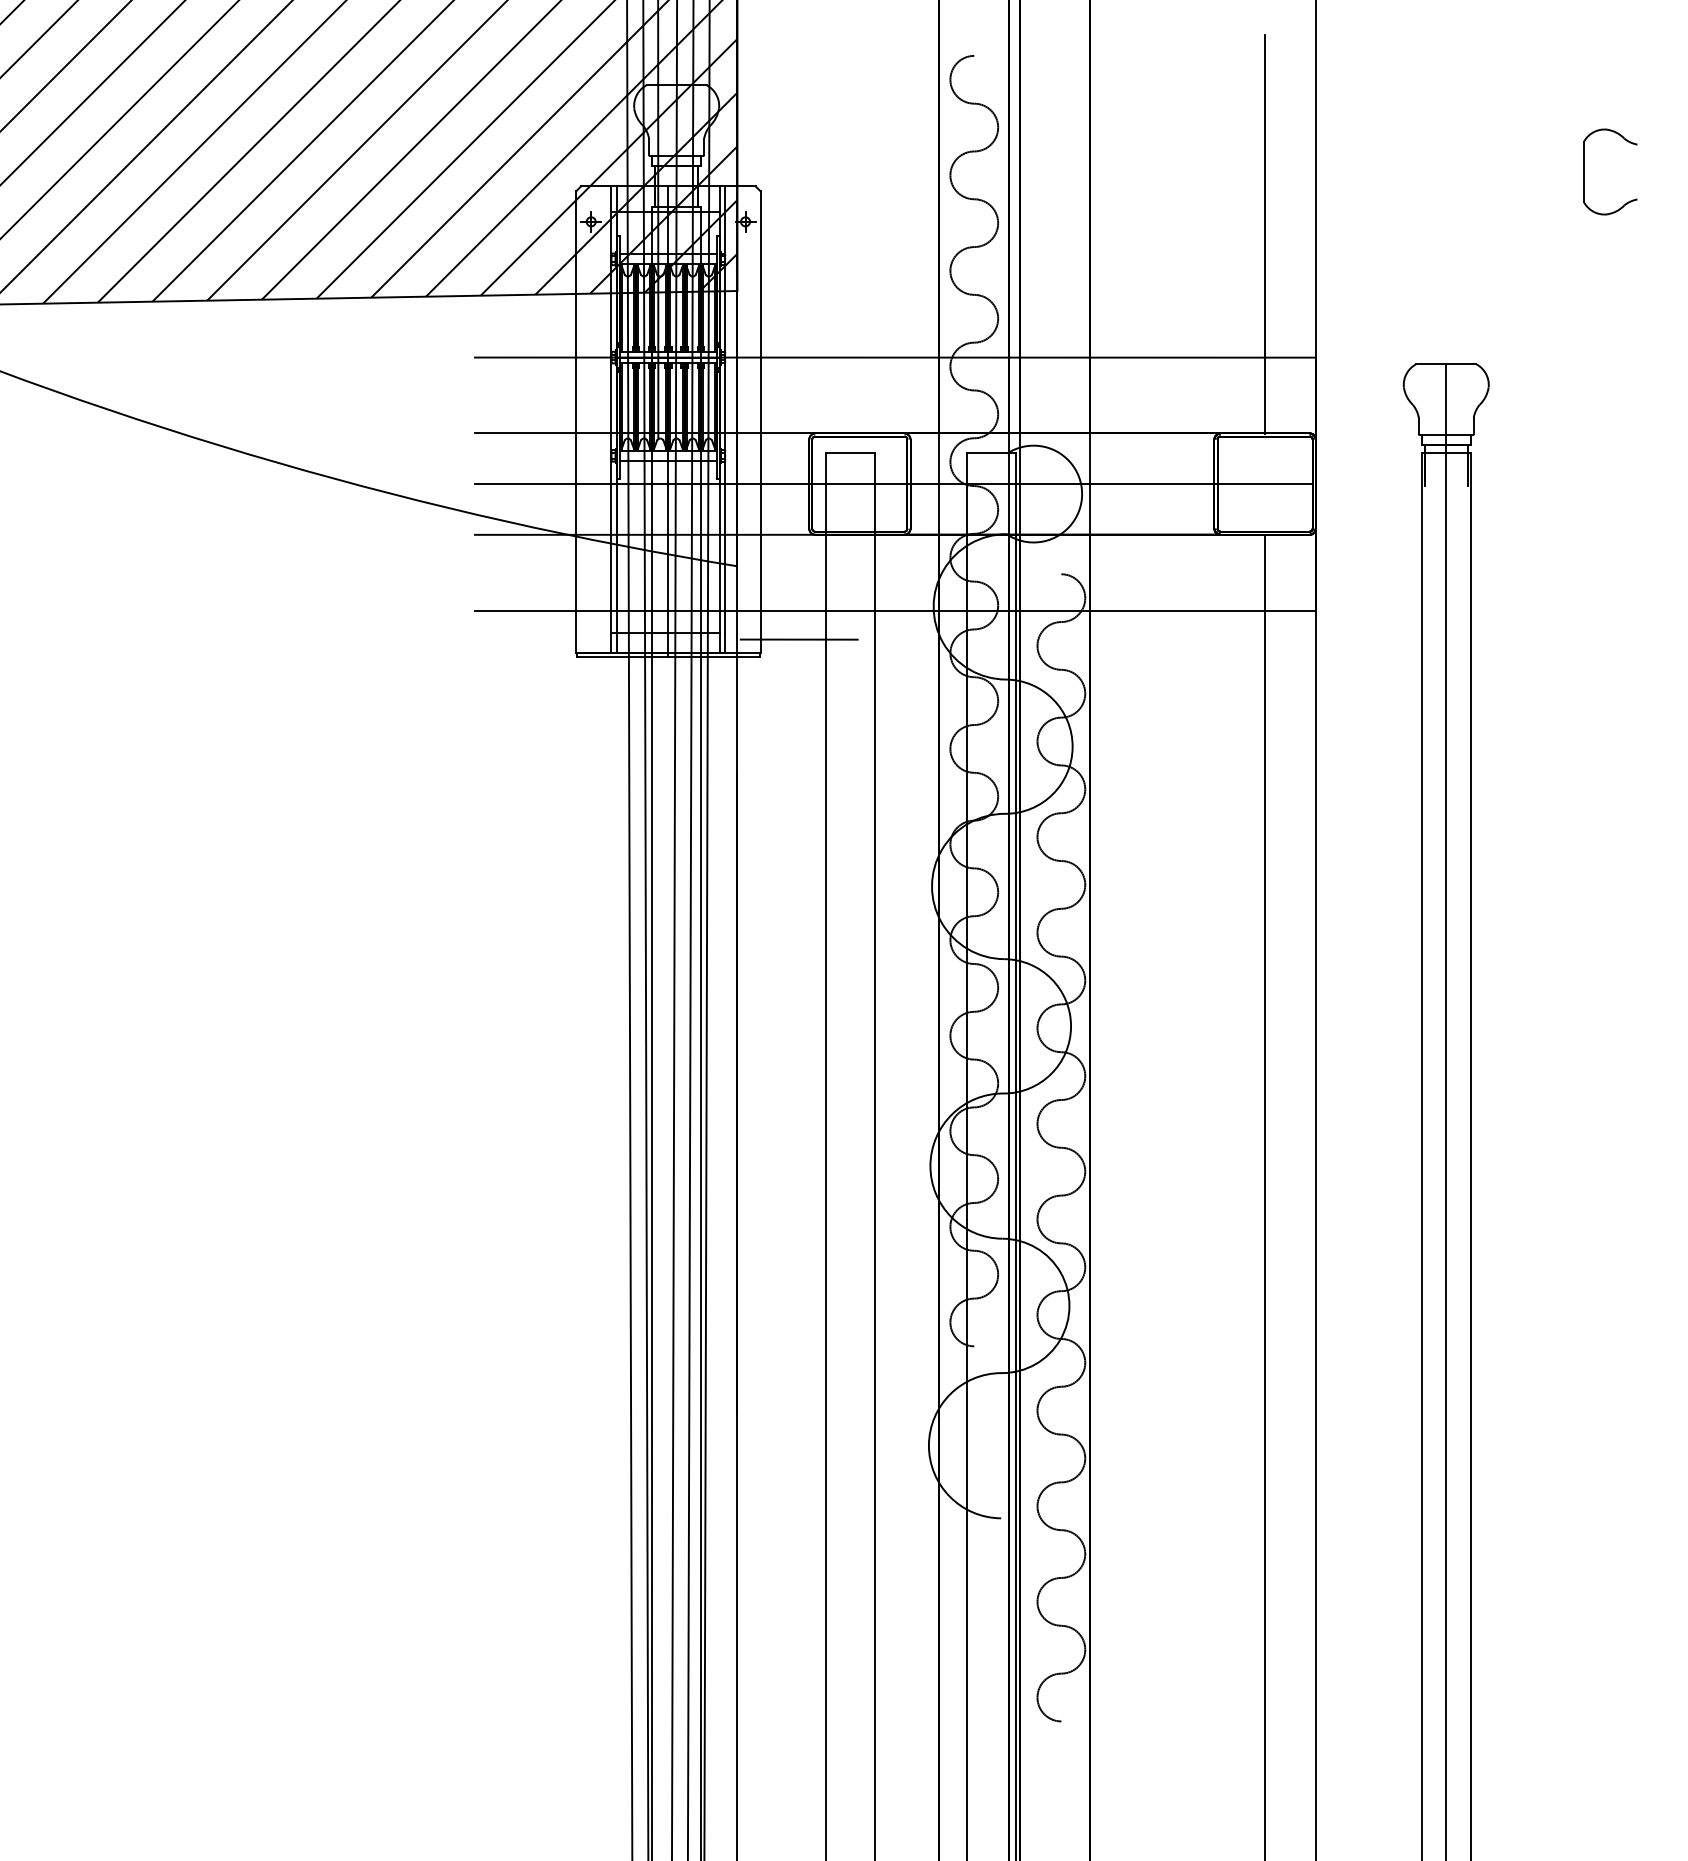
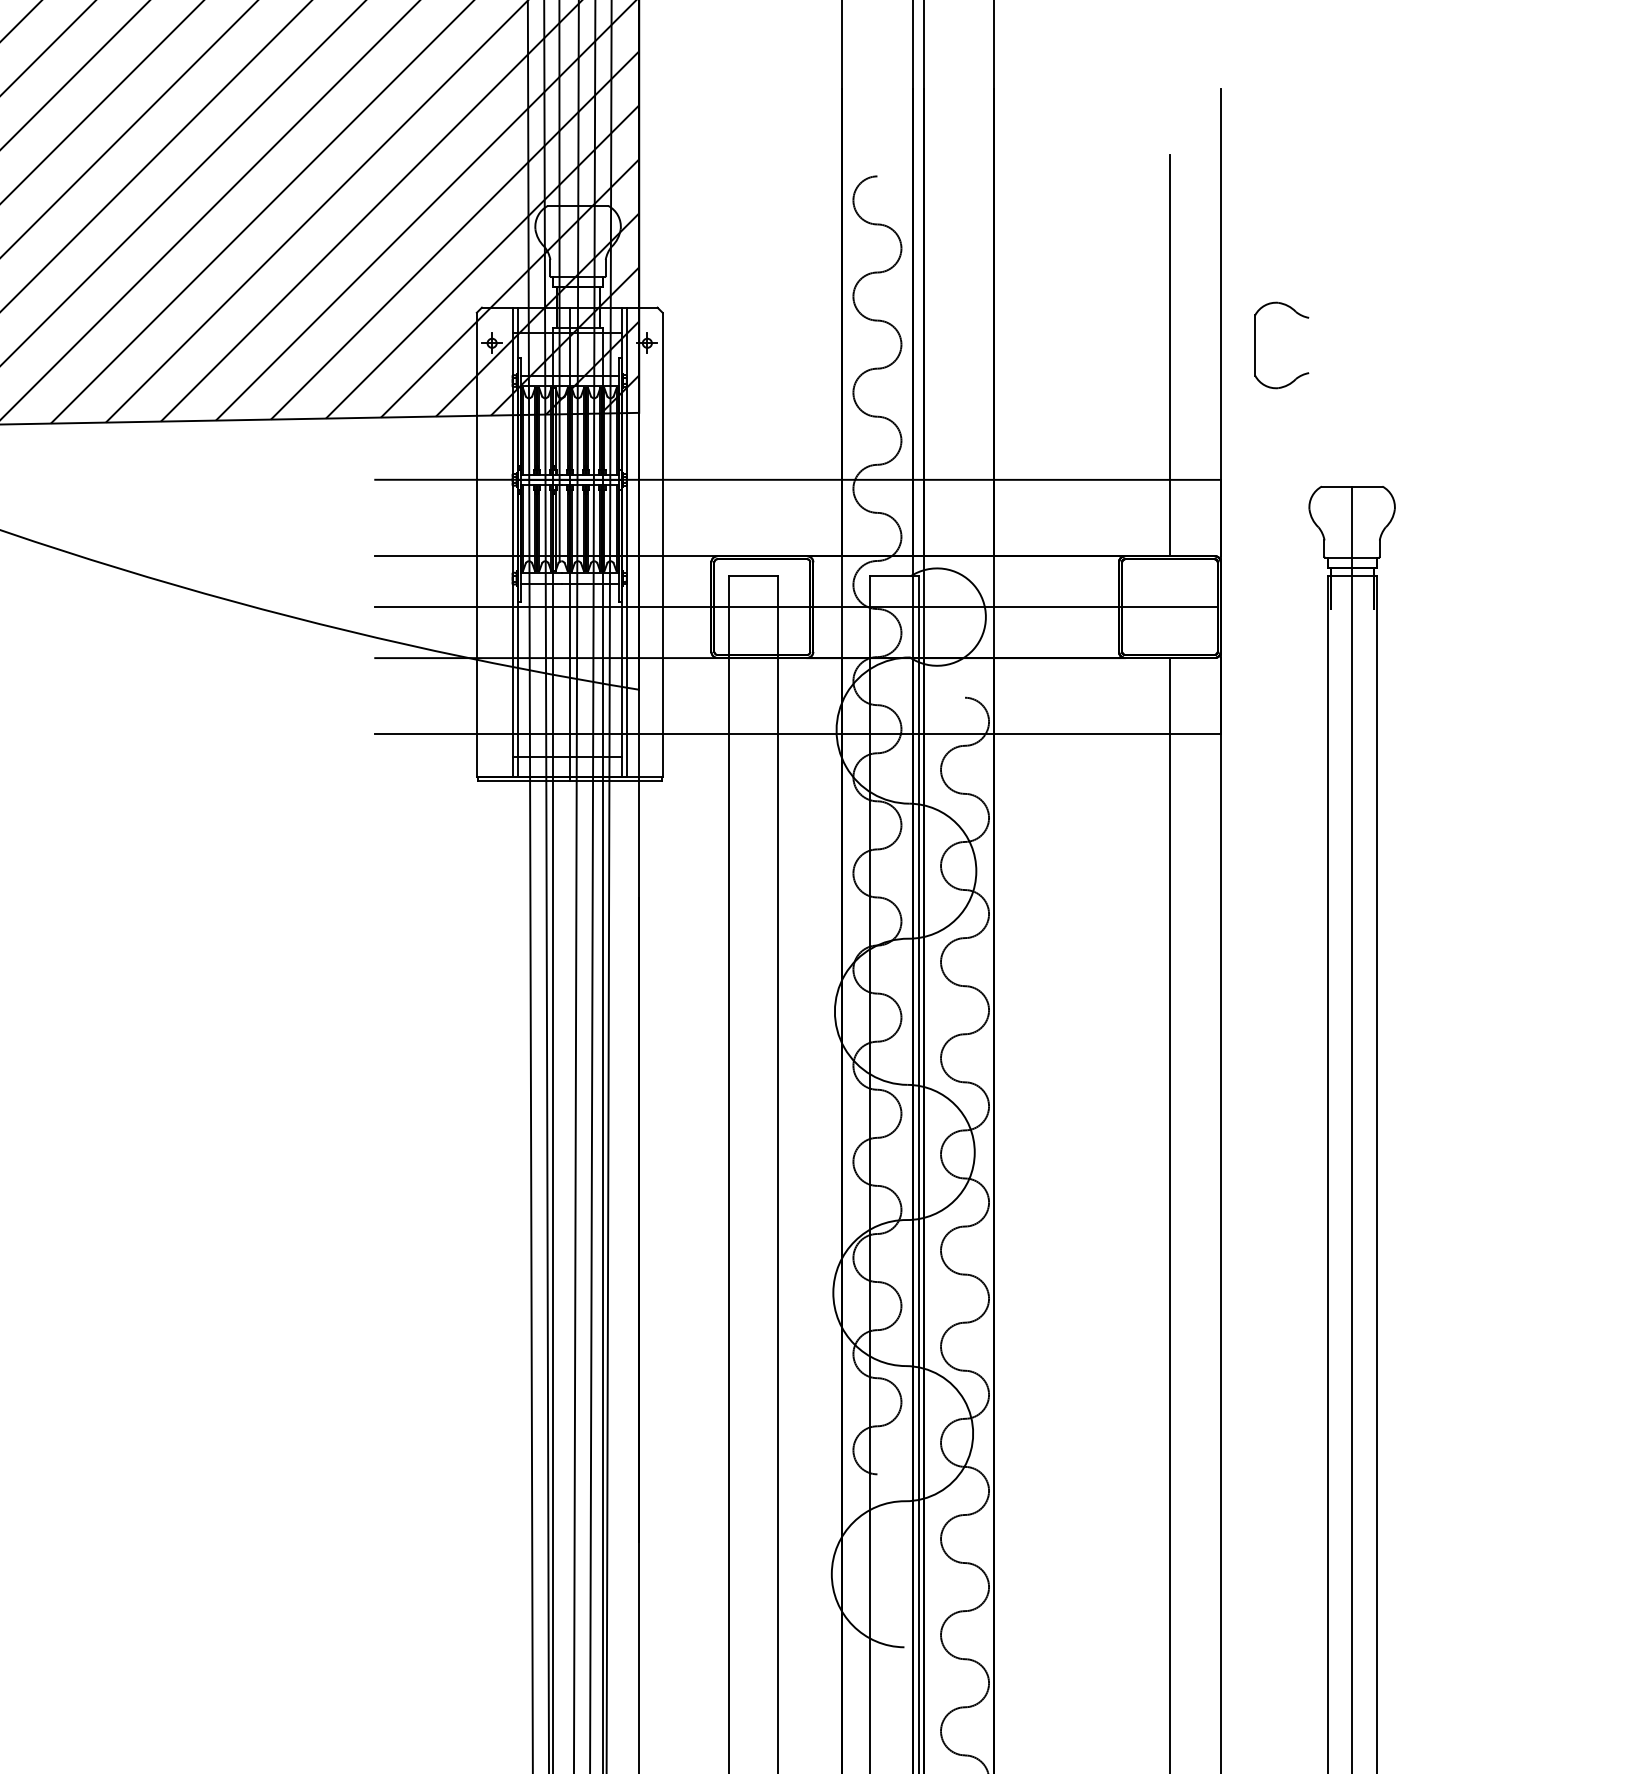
part: (1584, 171) -> (1255, 344), moved
line: (798, 639) -> (700, 763), removed

